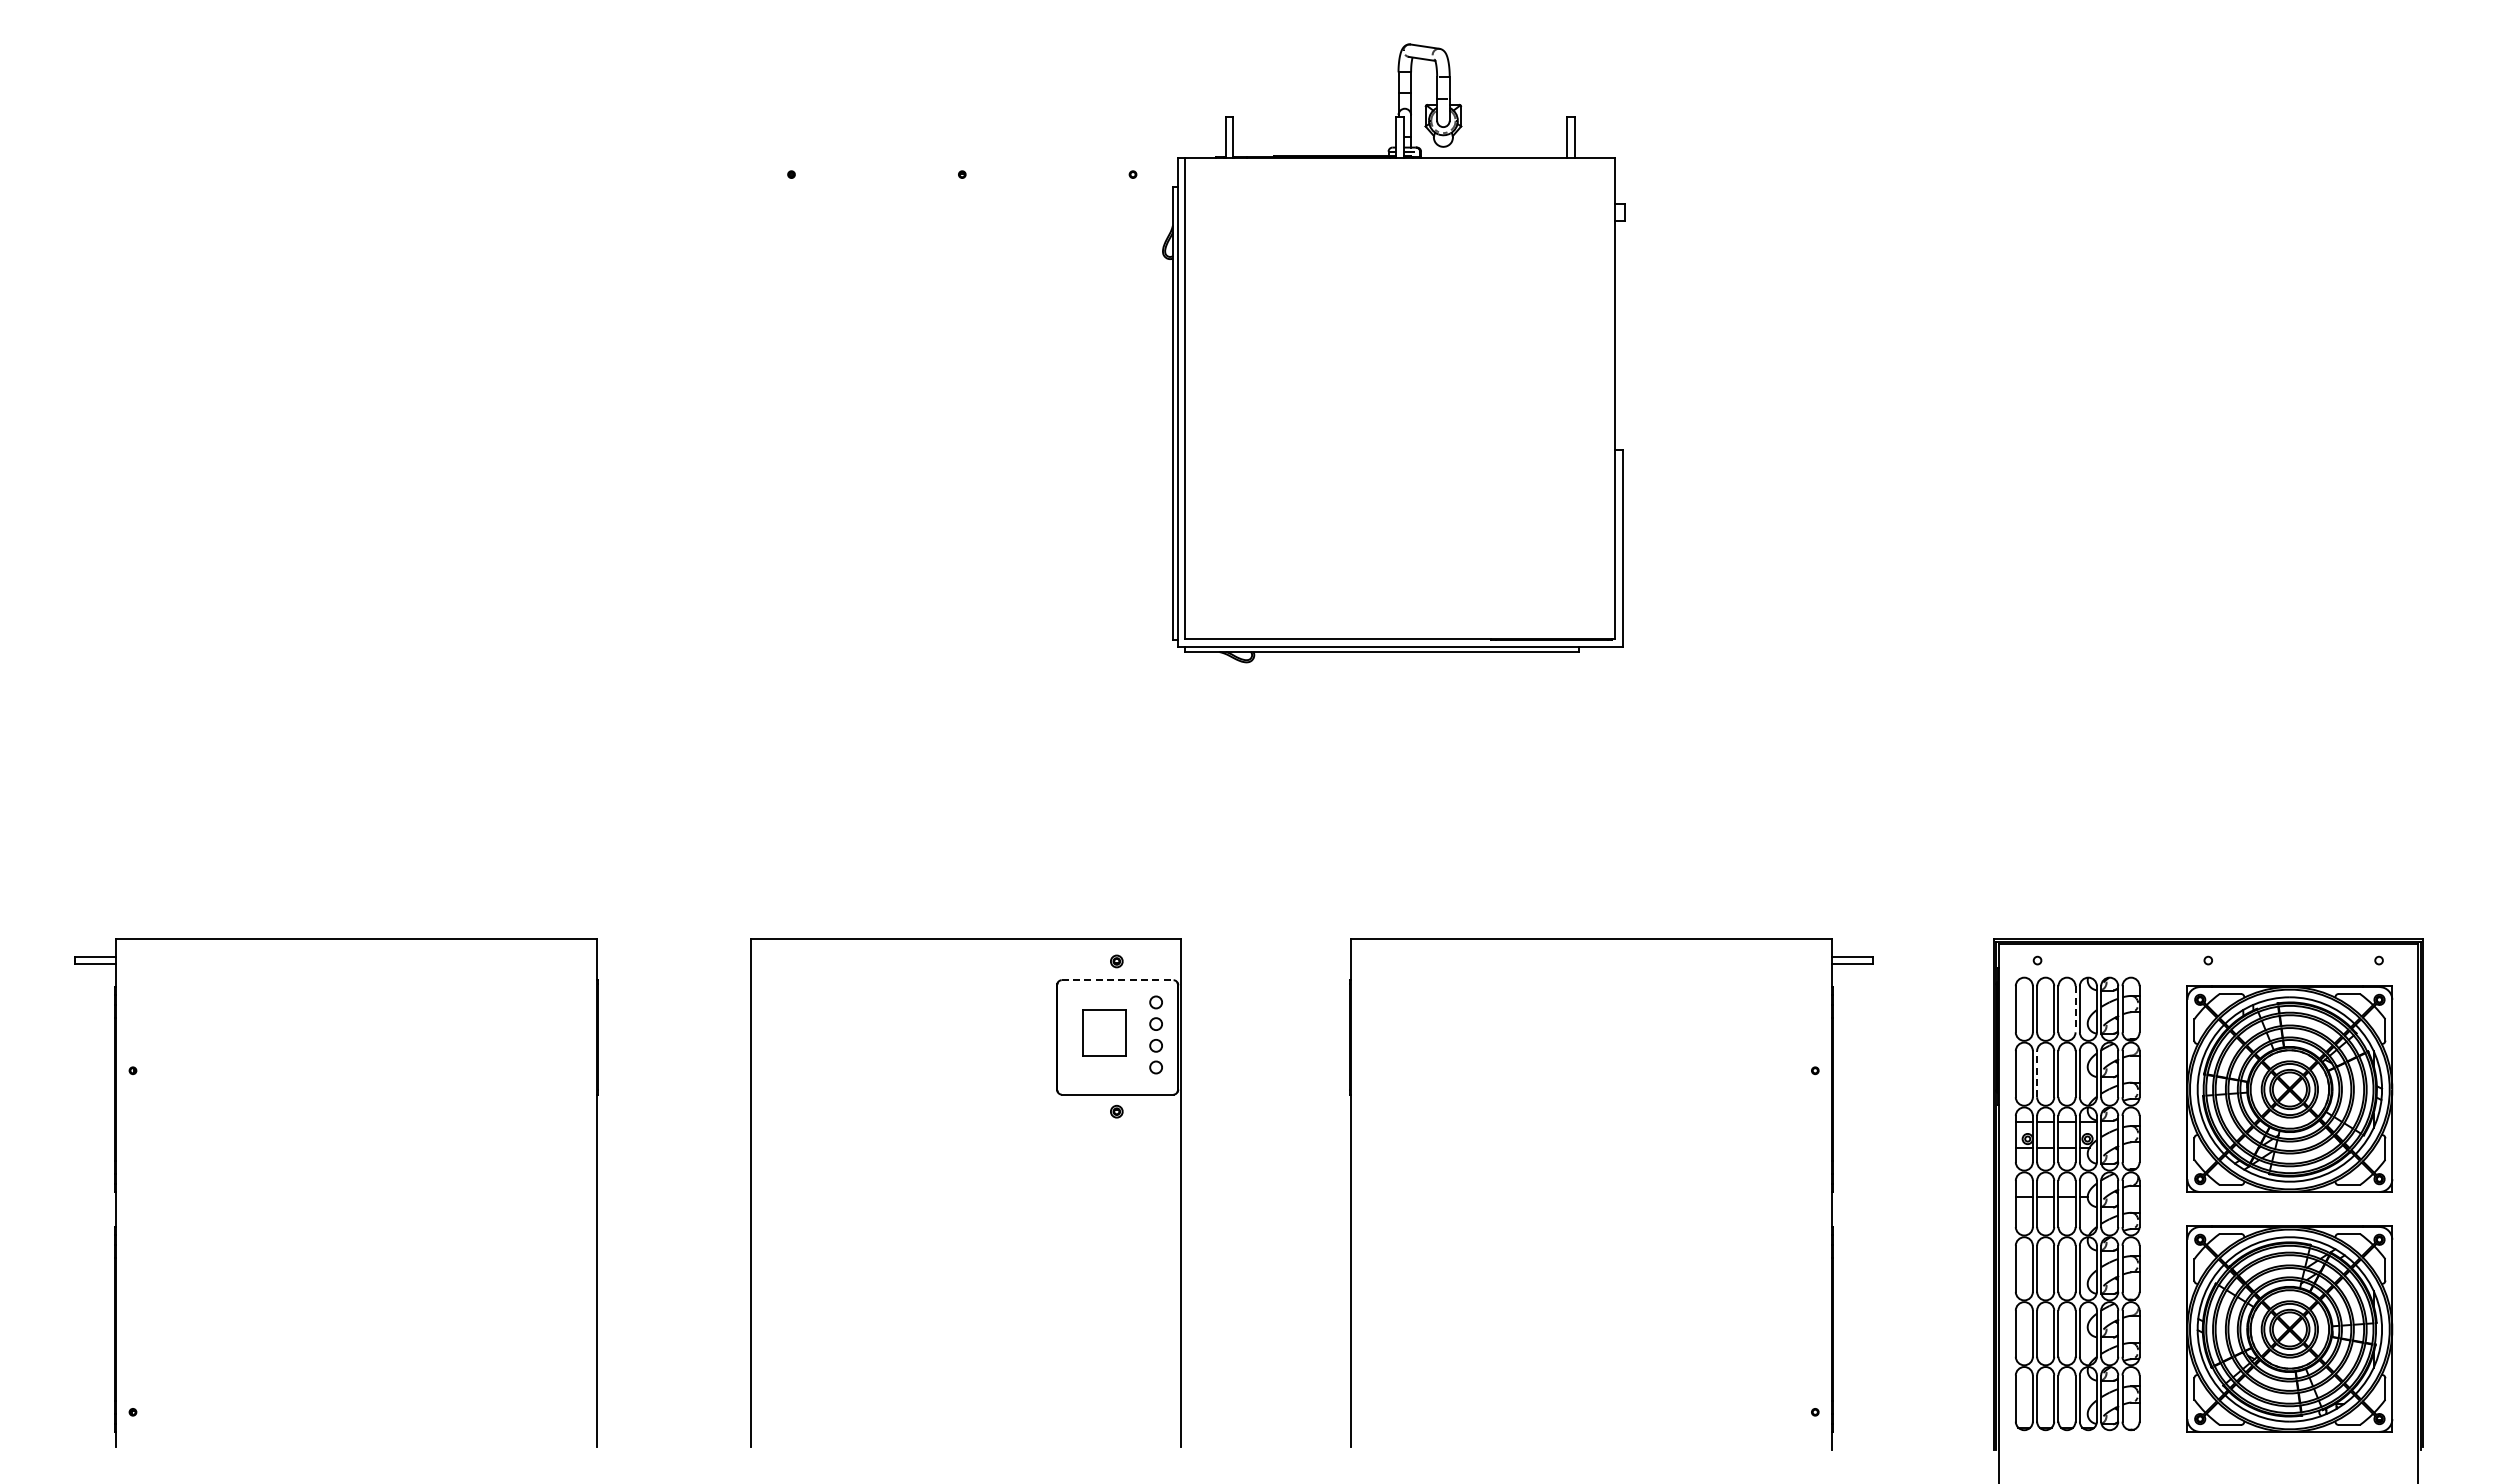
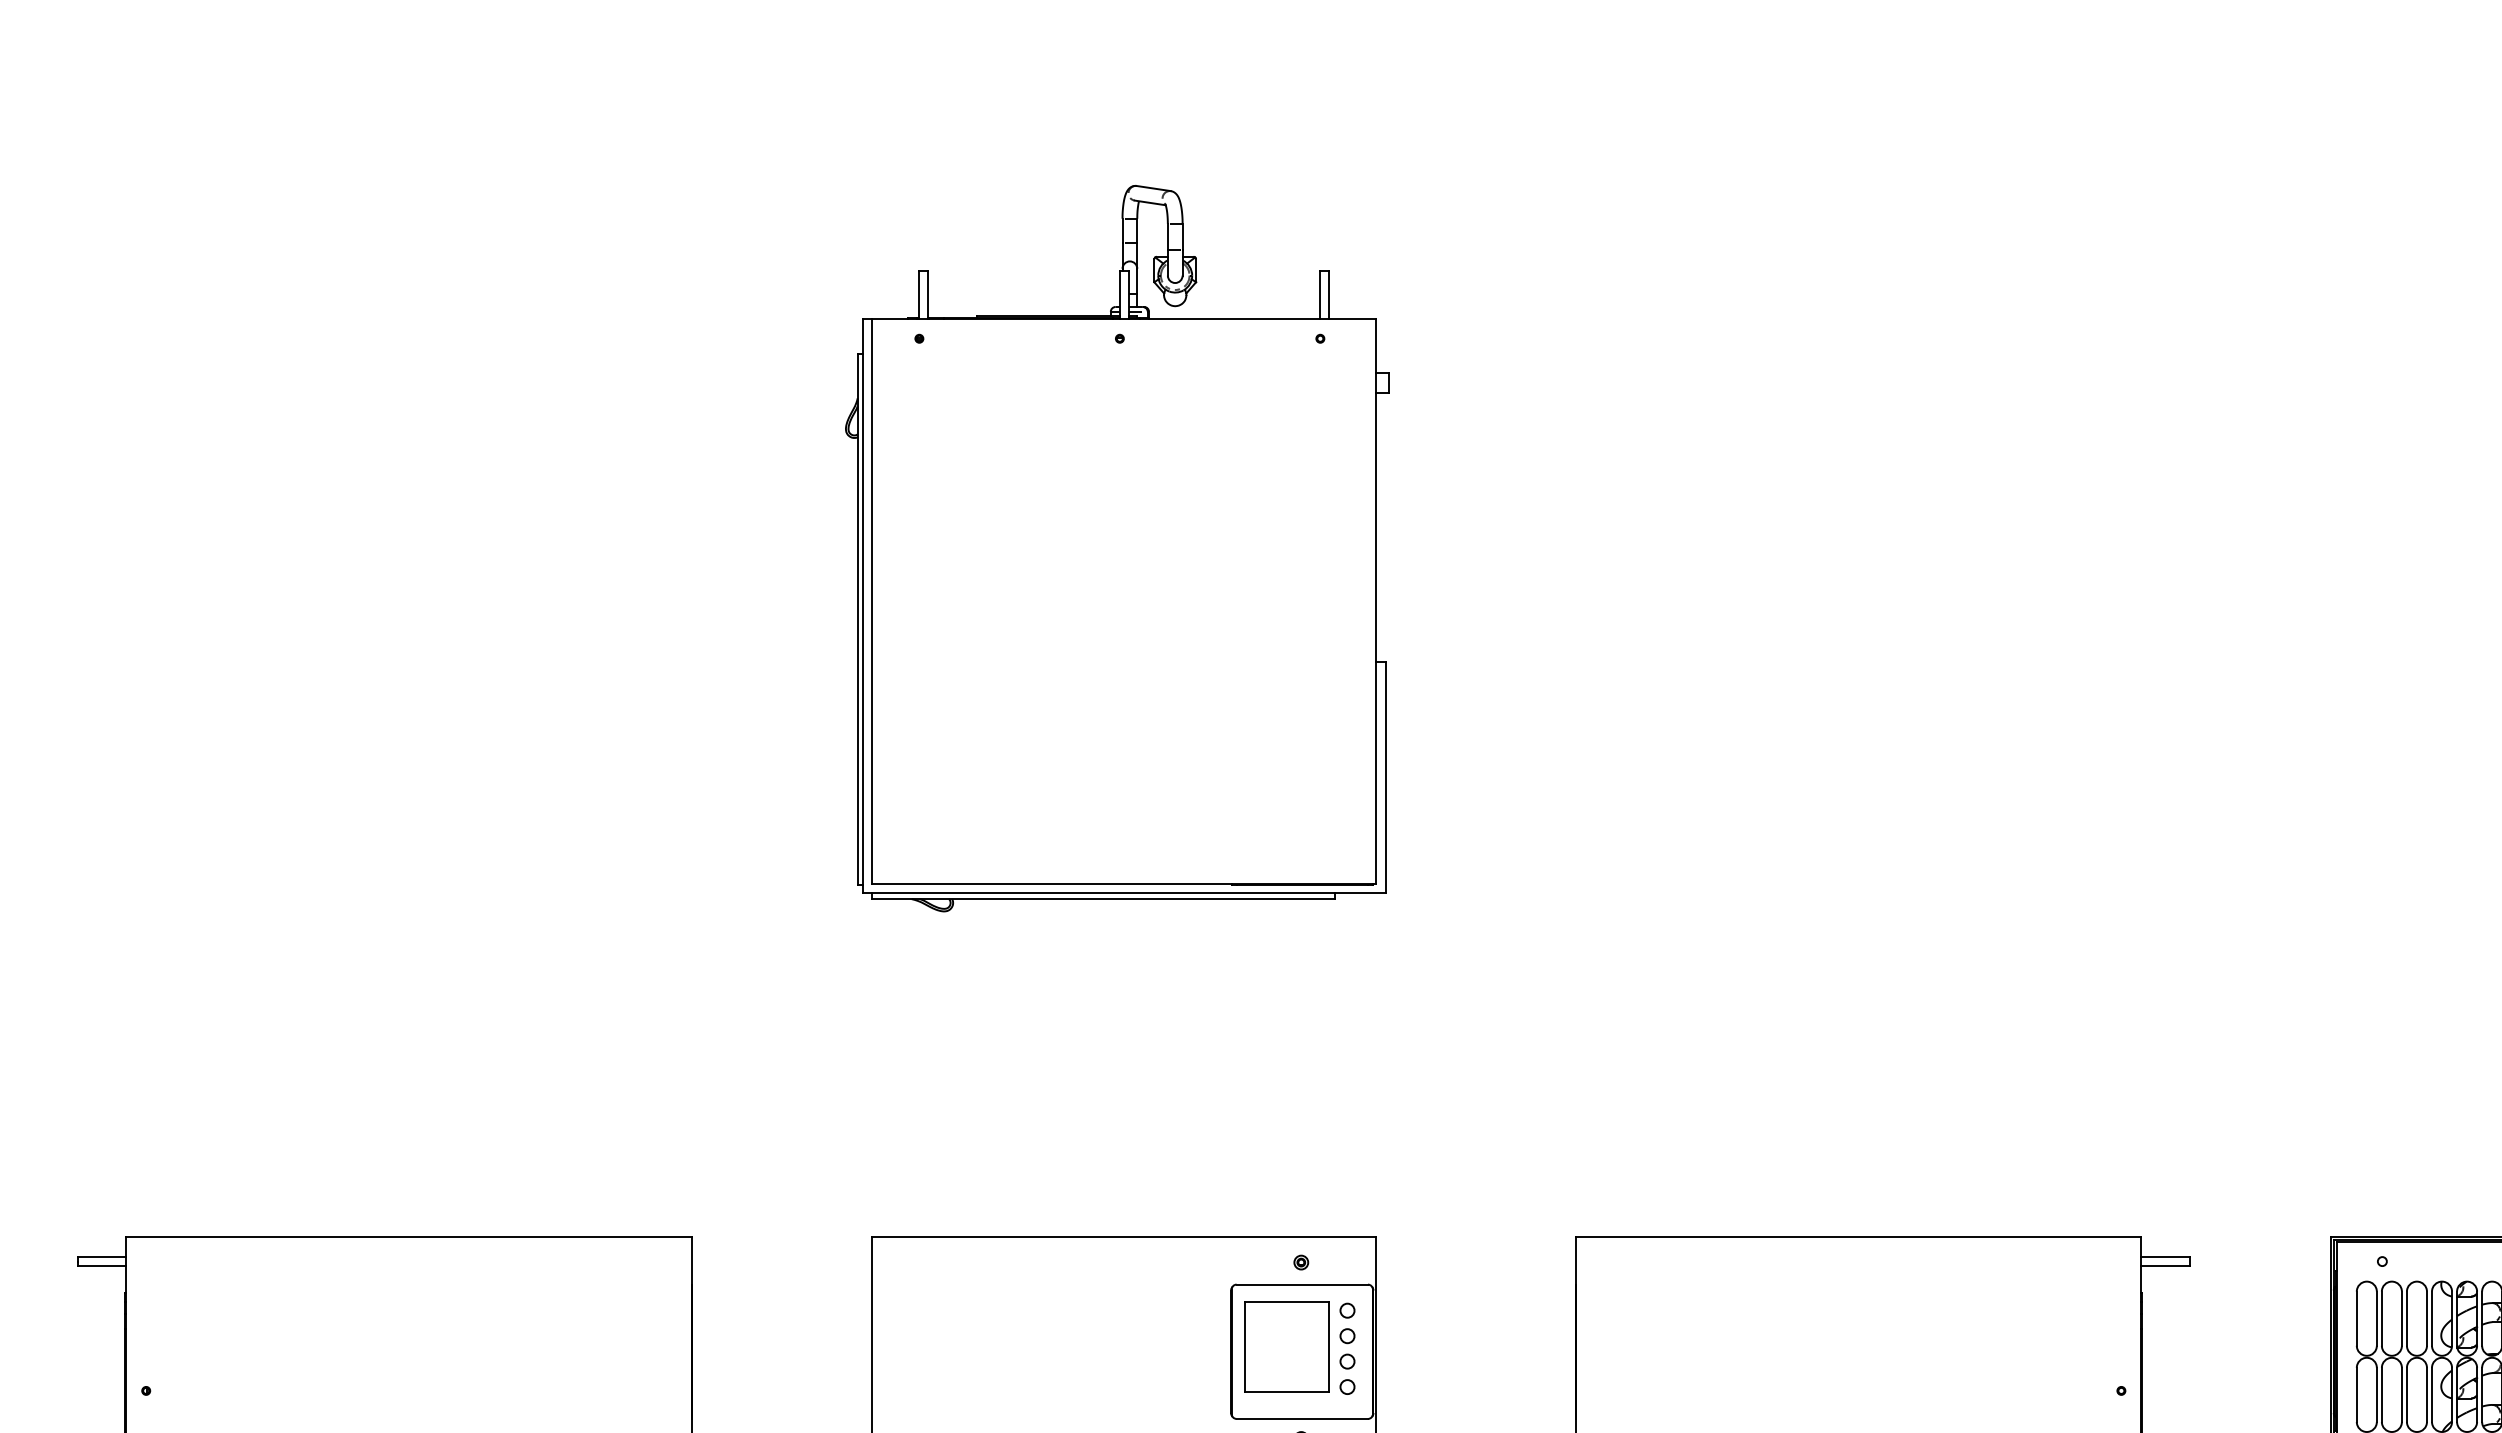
part: (1393, 353) -> (1116, 548), moved
line: (1117, 980) -> (1302, 1284), dashed -> solid
line: (2075, 1009) -> (2426, 1318), dashed -> solid
part: (1104, 1033) -> (1286, 1347), size x1.67
line: (2037, 1073) -> (2382, 1394), dashed -> solid

